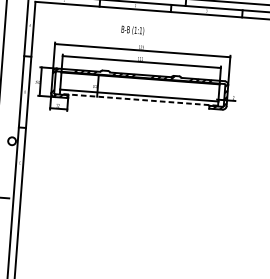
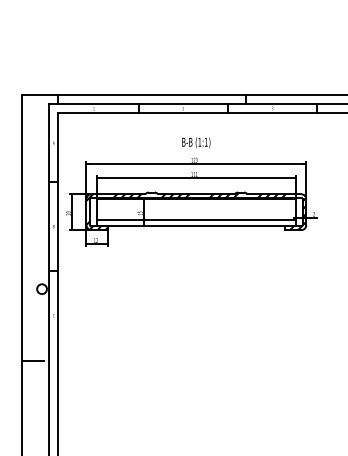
text: (133, 30) -> (196, 142), moved
line: (138, 99) -> (195, 225), dashed -> solid

